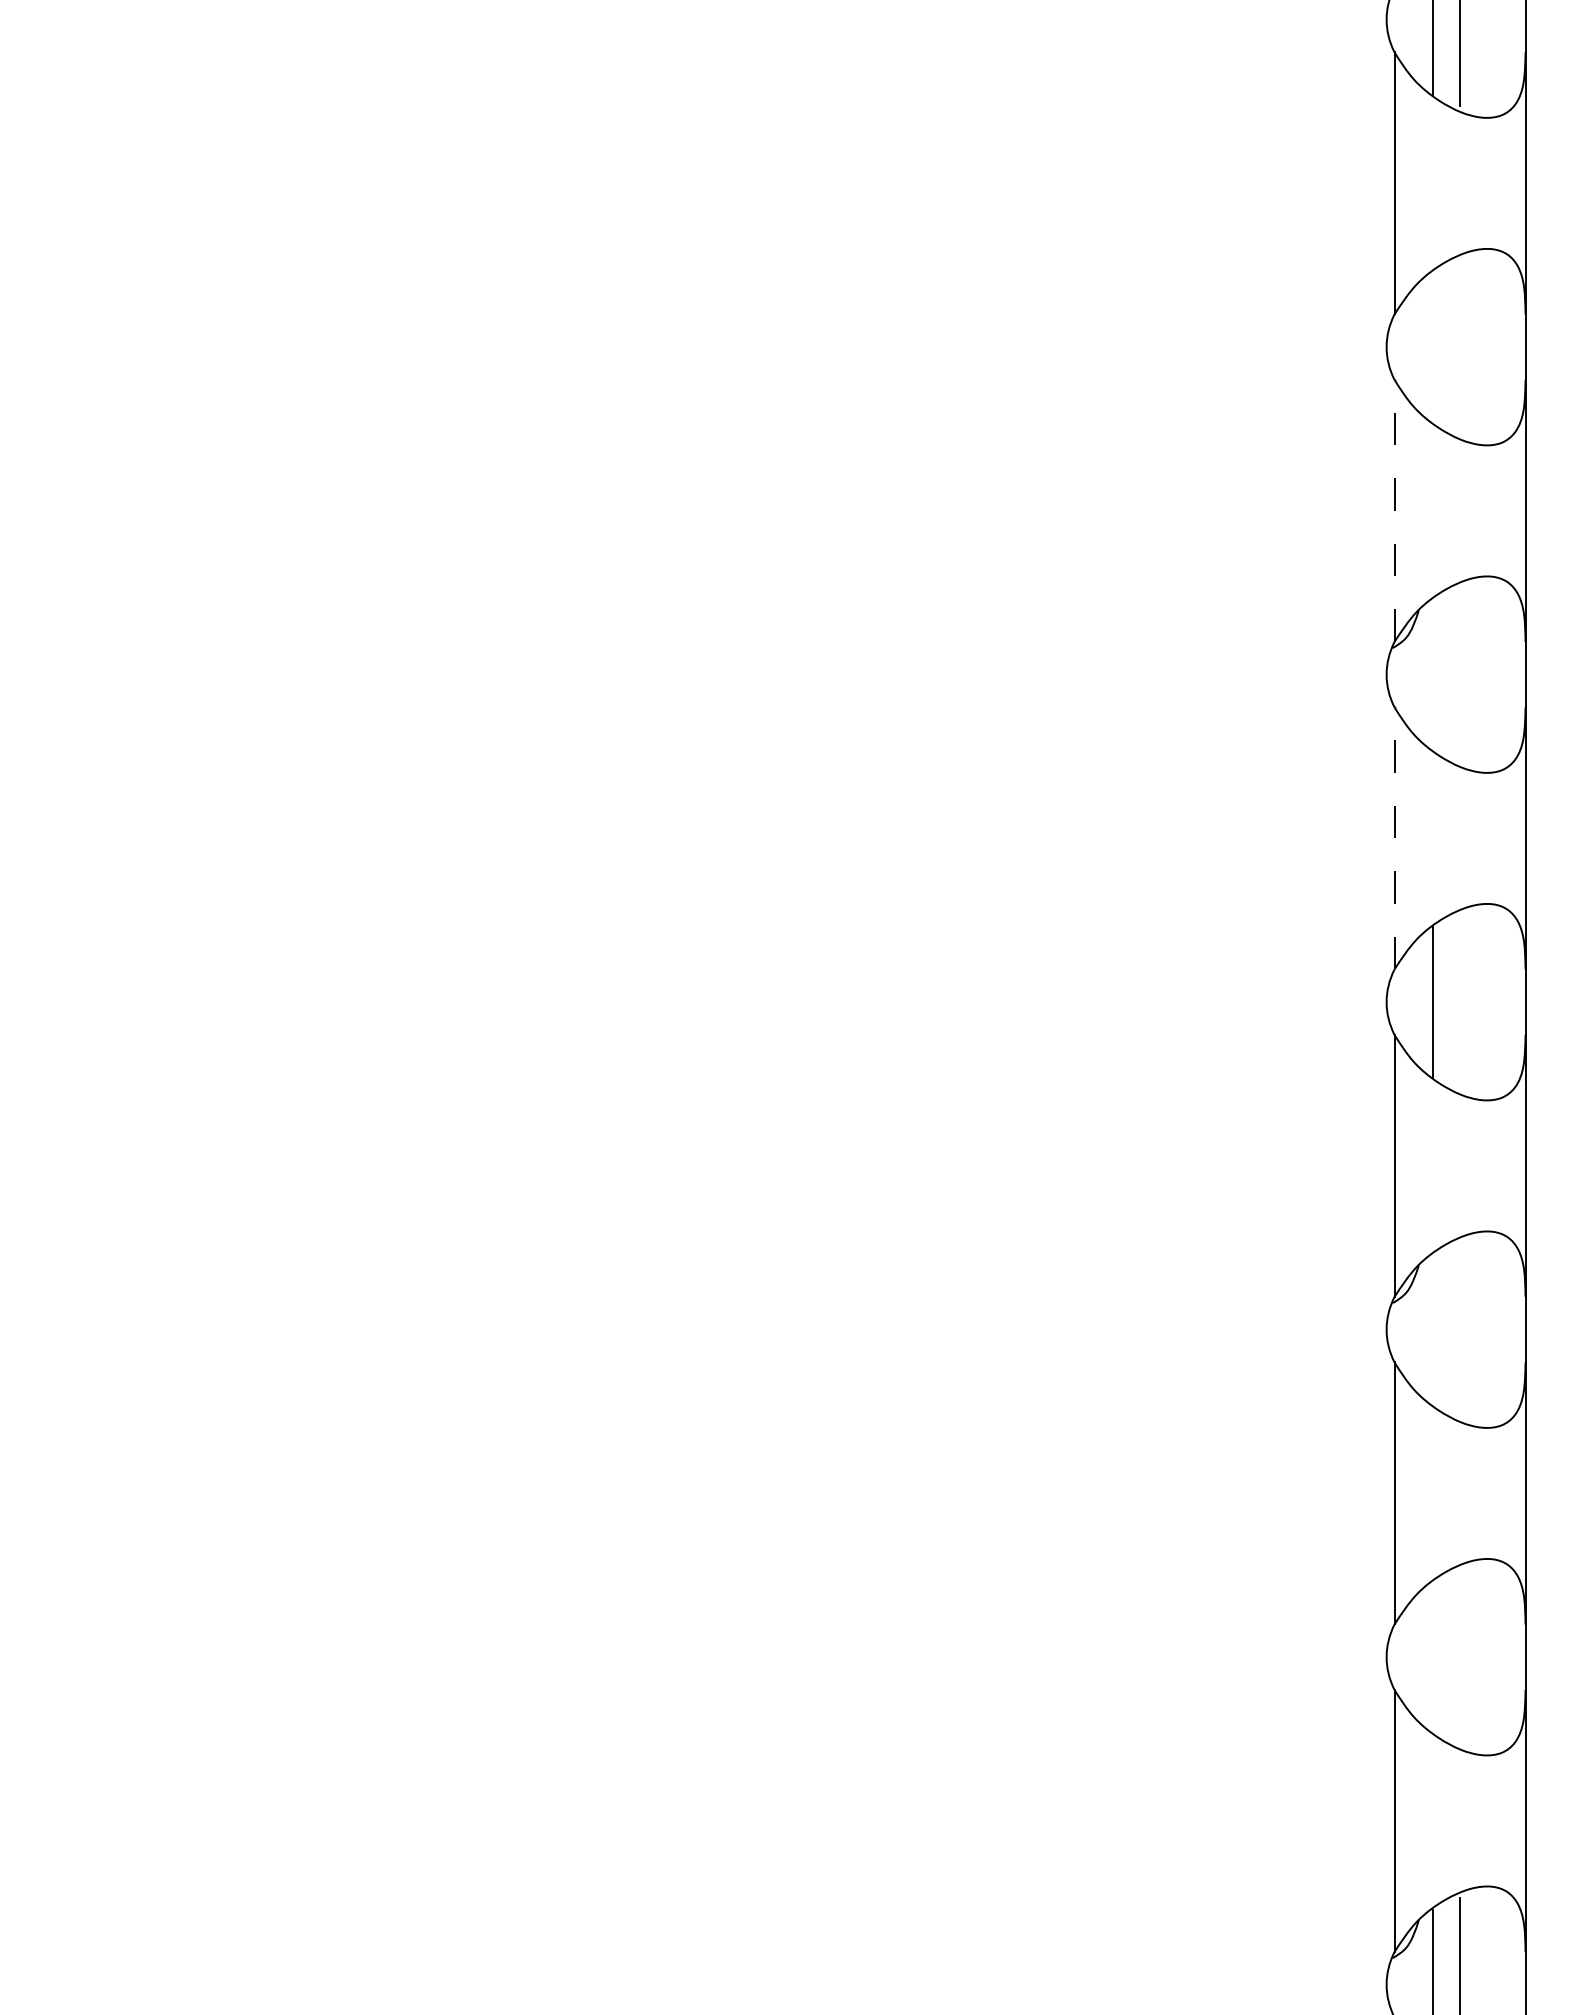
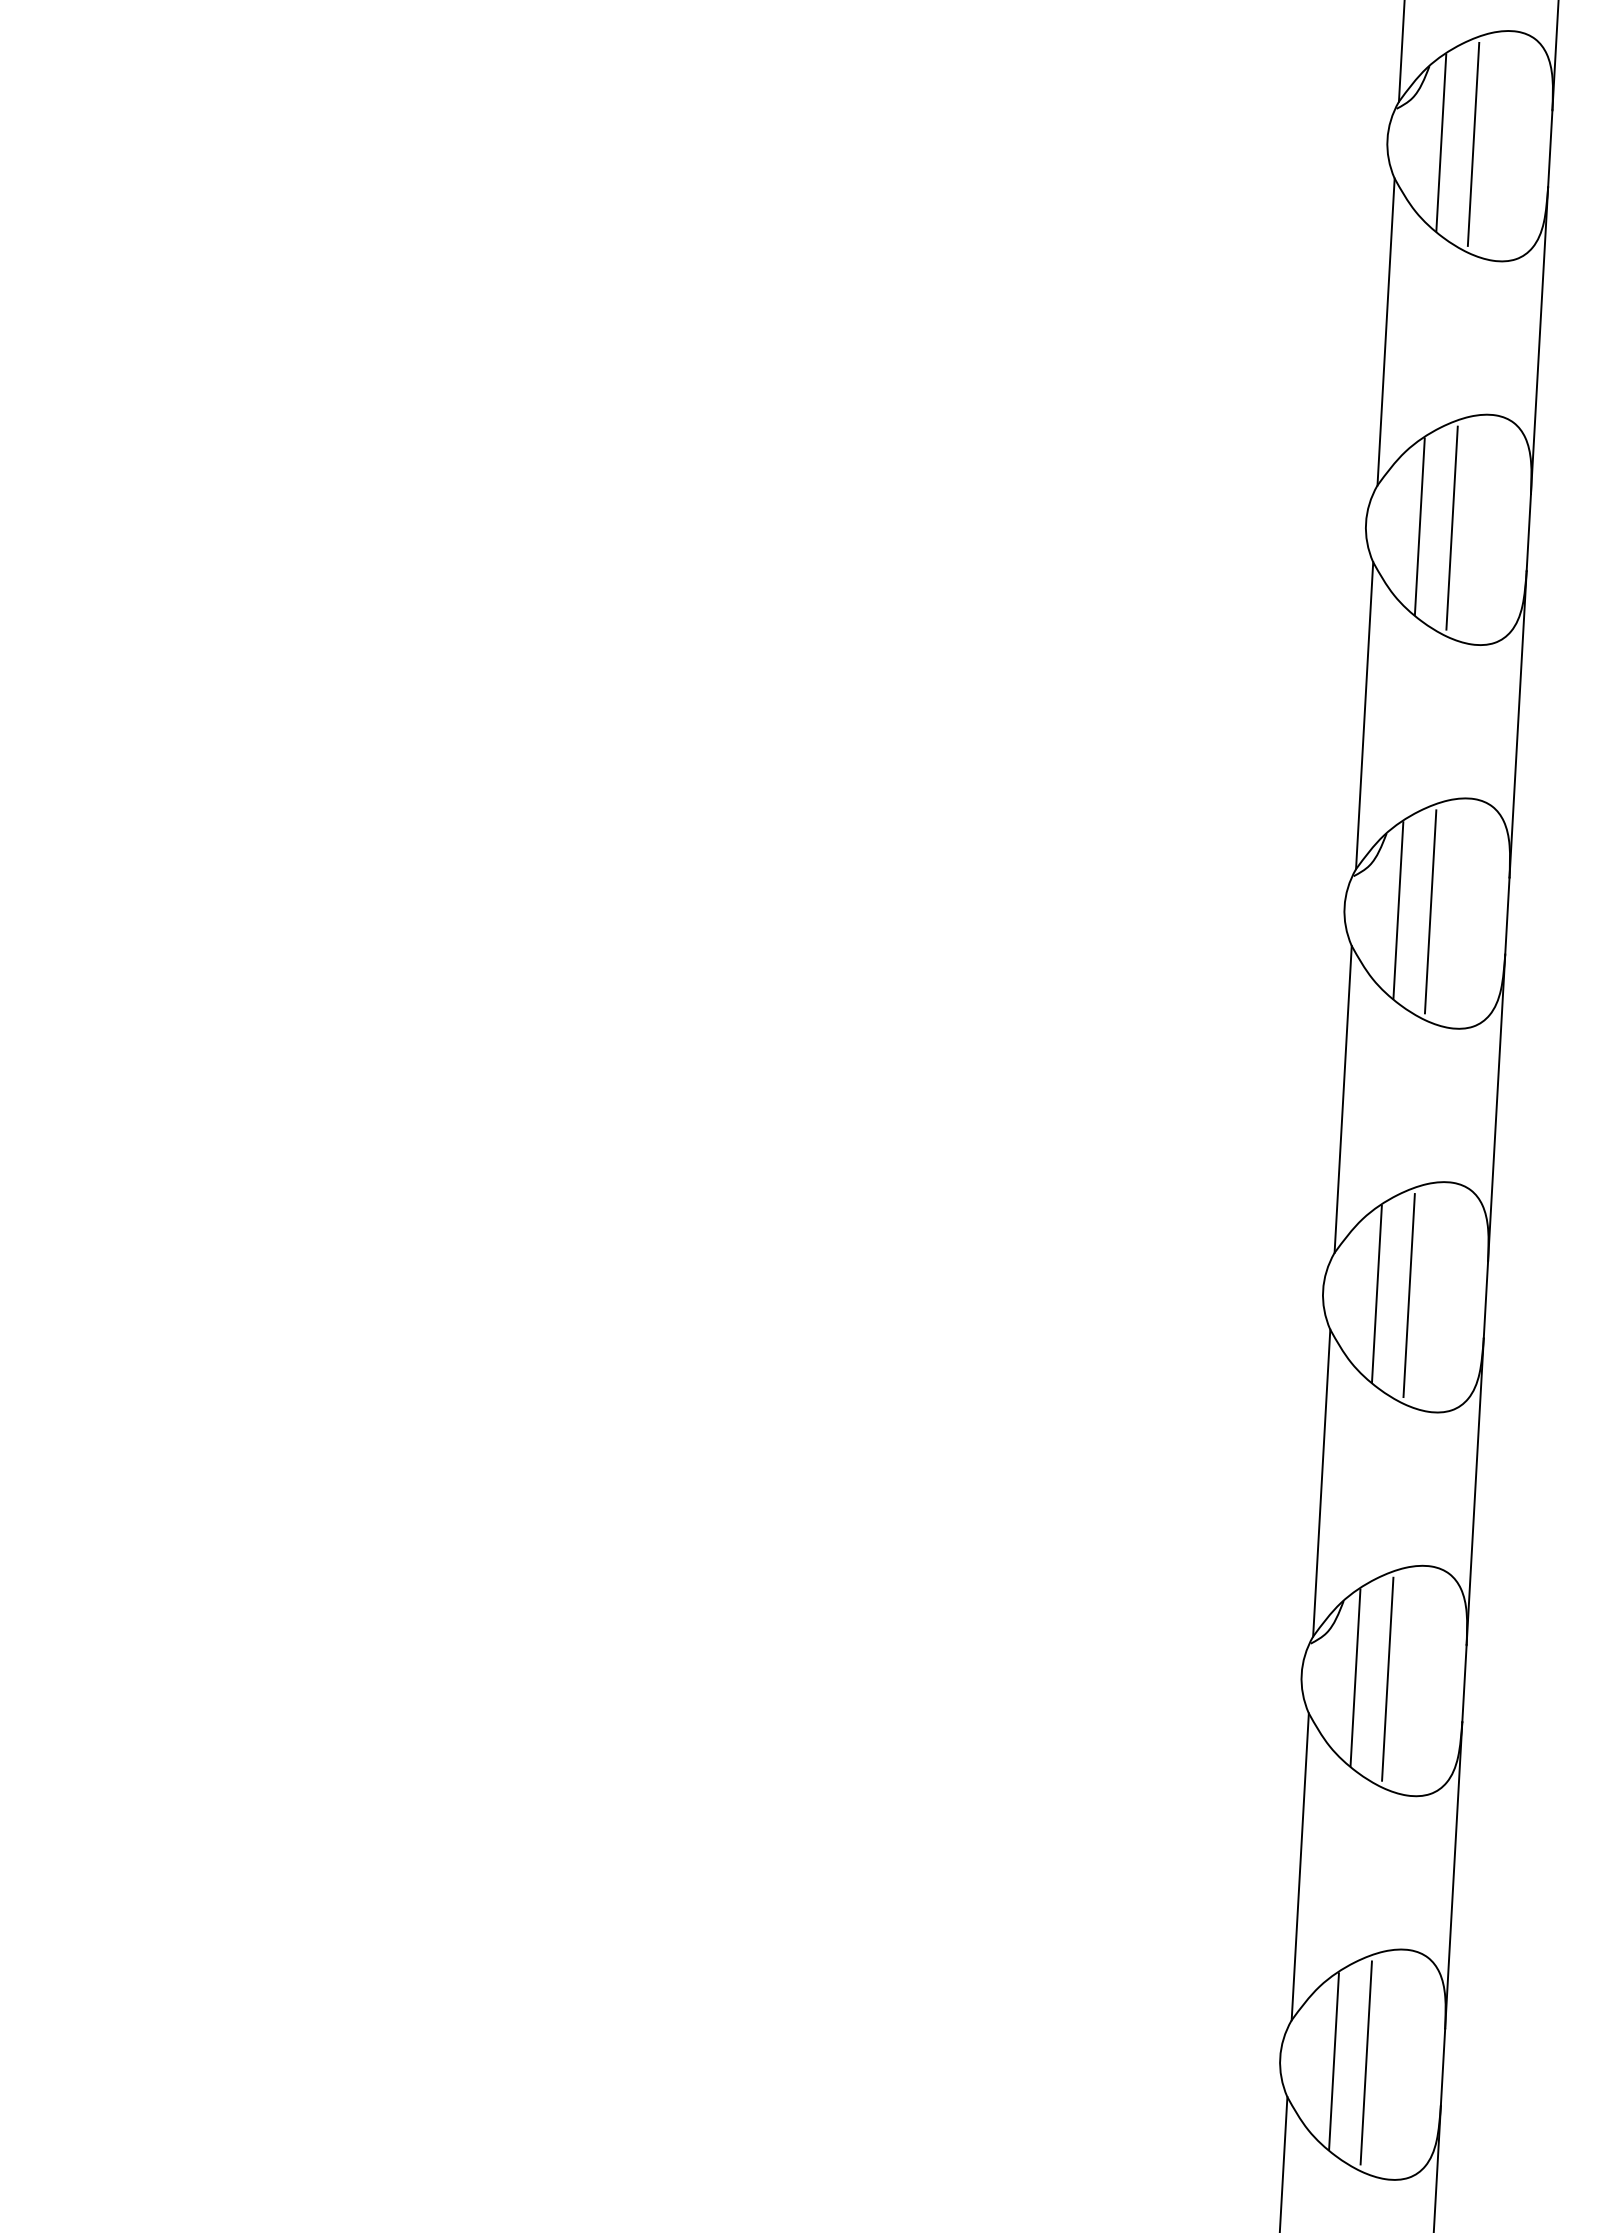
line: (1460, 346) -> (1452, 527), added
line: (1432, 347) -> (1419, 526), added
line: (1394, 510) -> (1364, 715), dashed -> solid
line: (1432, 674) -> (1398, 909), added
line: (1460, 674) -> (1431, 911), added
line: (1394, 837) -> (1343, 1098), dashed -> solid
line: (1460, 1001) -> (1409, 1294), added
line: (1432, 1329) -> (1355, 1677), added
line: (1460, 1329) -> (1388, 1679), added
line: (1460, 1656) -> (1366, 2062), added
line: (1432, 1657) -> (1333, 2061), added

